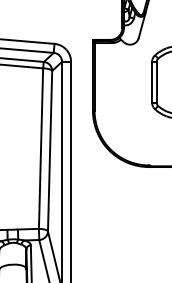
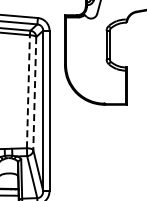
line: (41, 148) -> (28, 91), solid -> dashed
line: (49, 151) -> (34, 93), solid -> dashed

